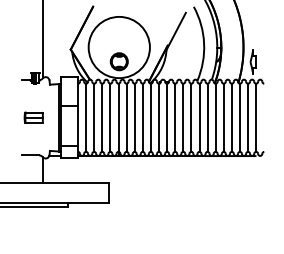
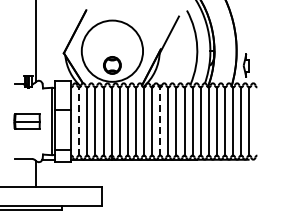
part: (33, 117) -> (26, 121), size x1.4
line: (86, 117) -> (79, 121), solid -> dashed
line: (167, 117) -> (160, 121), solid -> dashed

